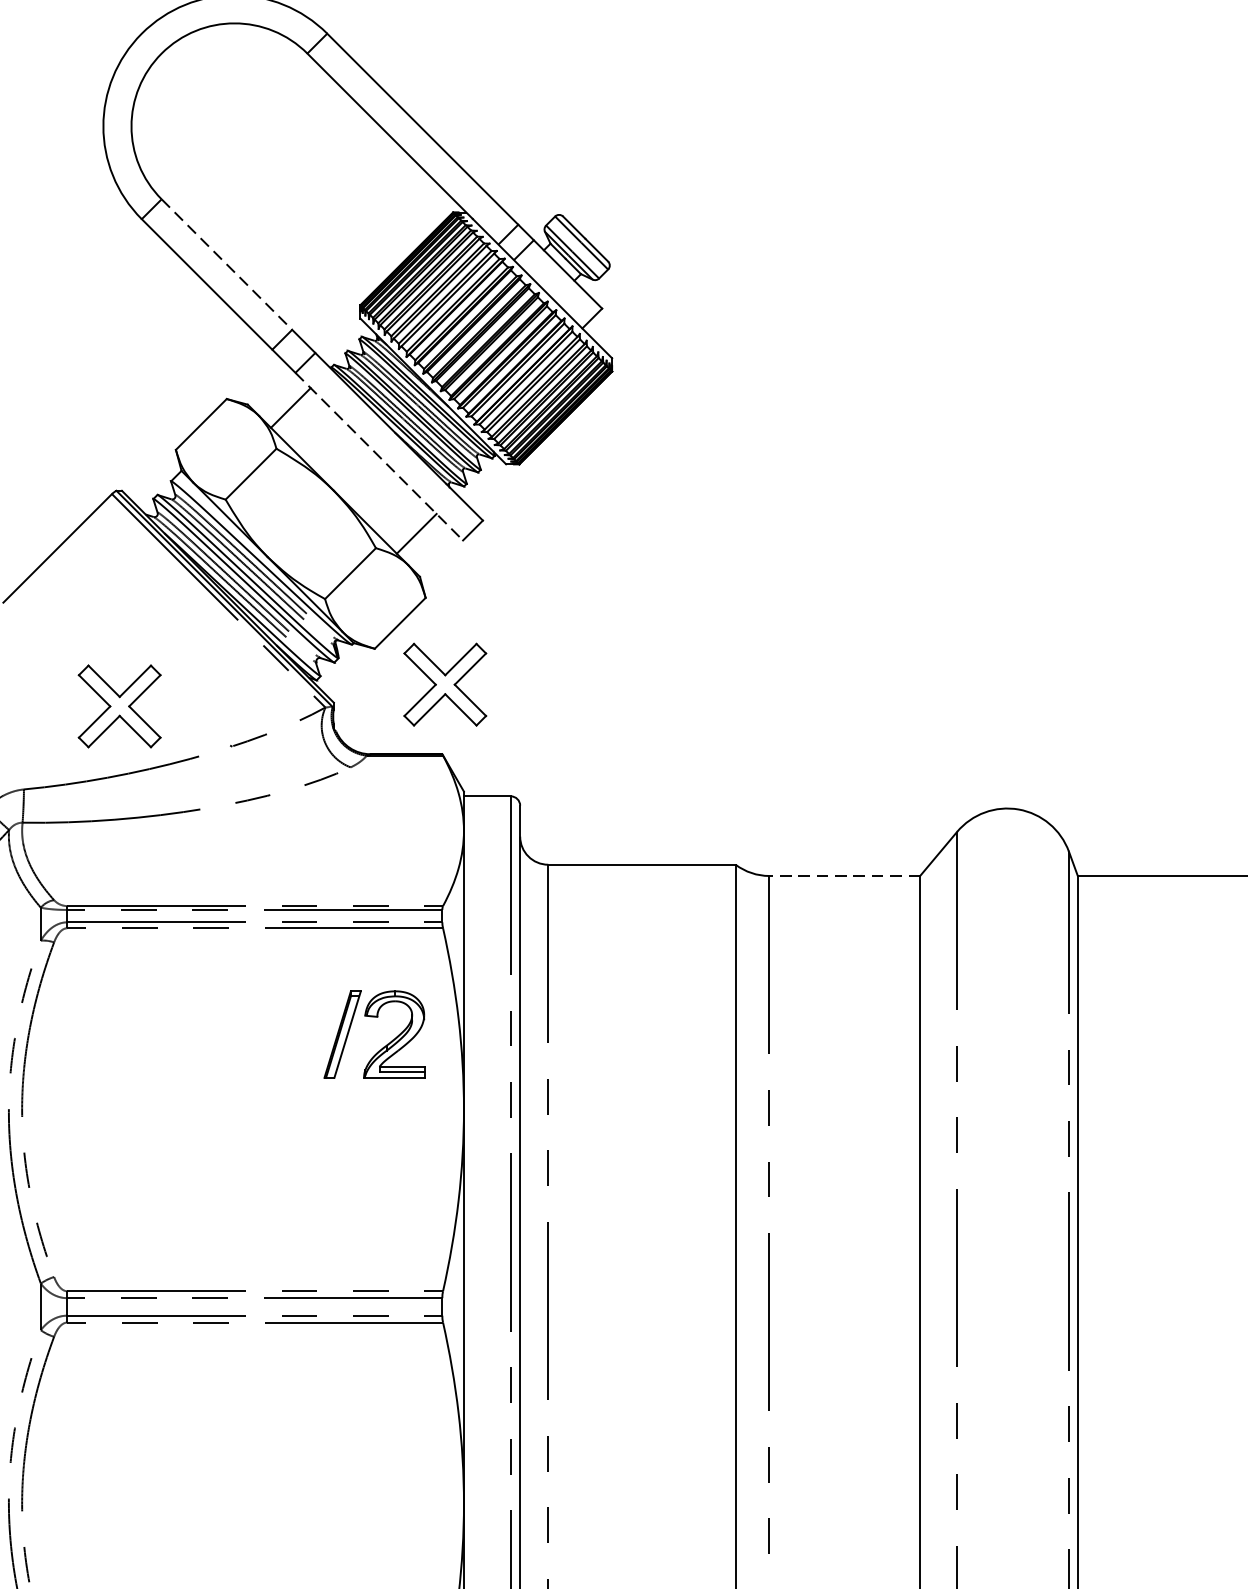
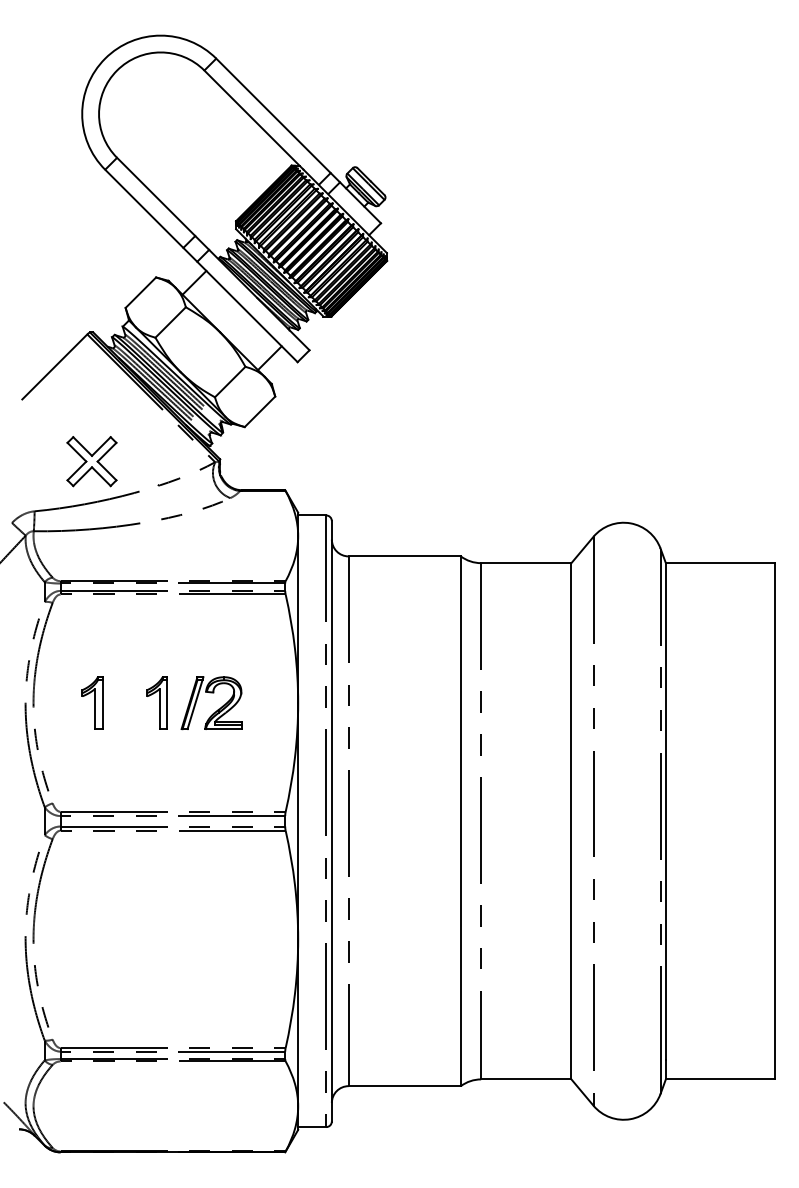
line: (227, 265) -> (156, 197), dashed -> solid
line: (379, 455) -> (247, 311), dashed -> solid
part: (444, 684) -> (286, 448), removed
line: (843, 876) -> (525, 563), dashed -> solid
part: (384, 1045) -> (217, 709), moved
part: (120, 1108) -> (92, 702), added
part: (227, 1108) -> (156, 702), added

